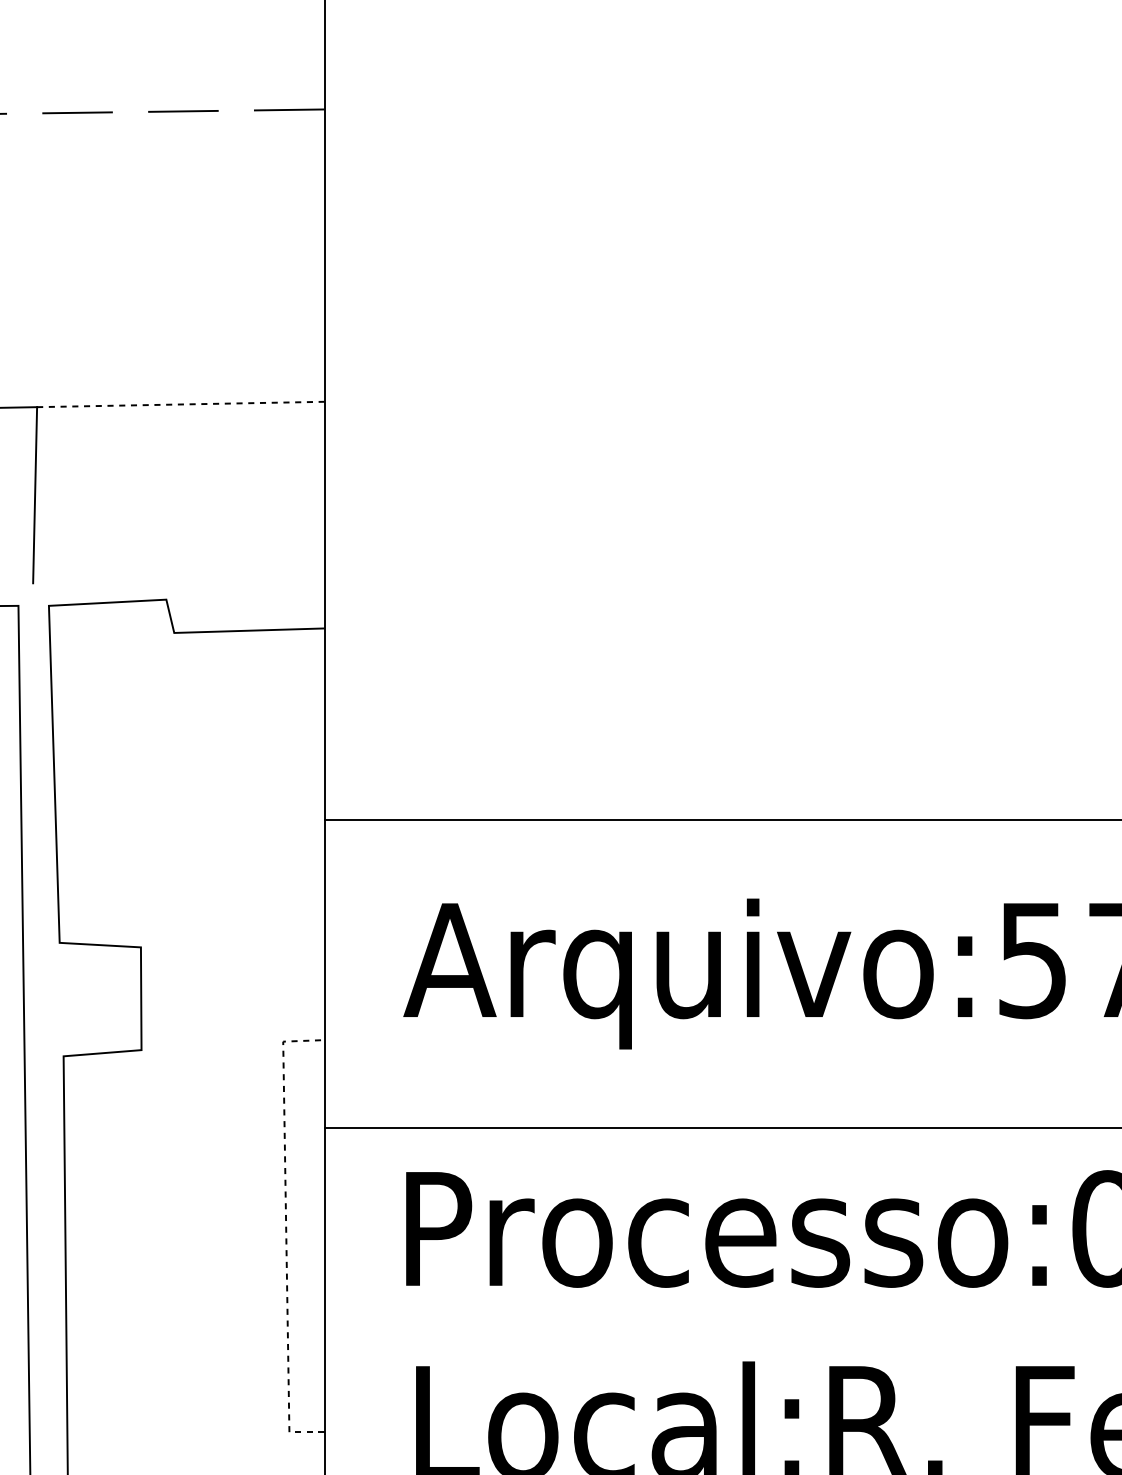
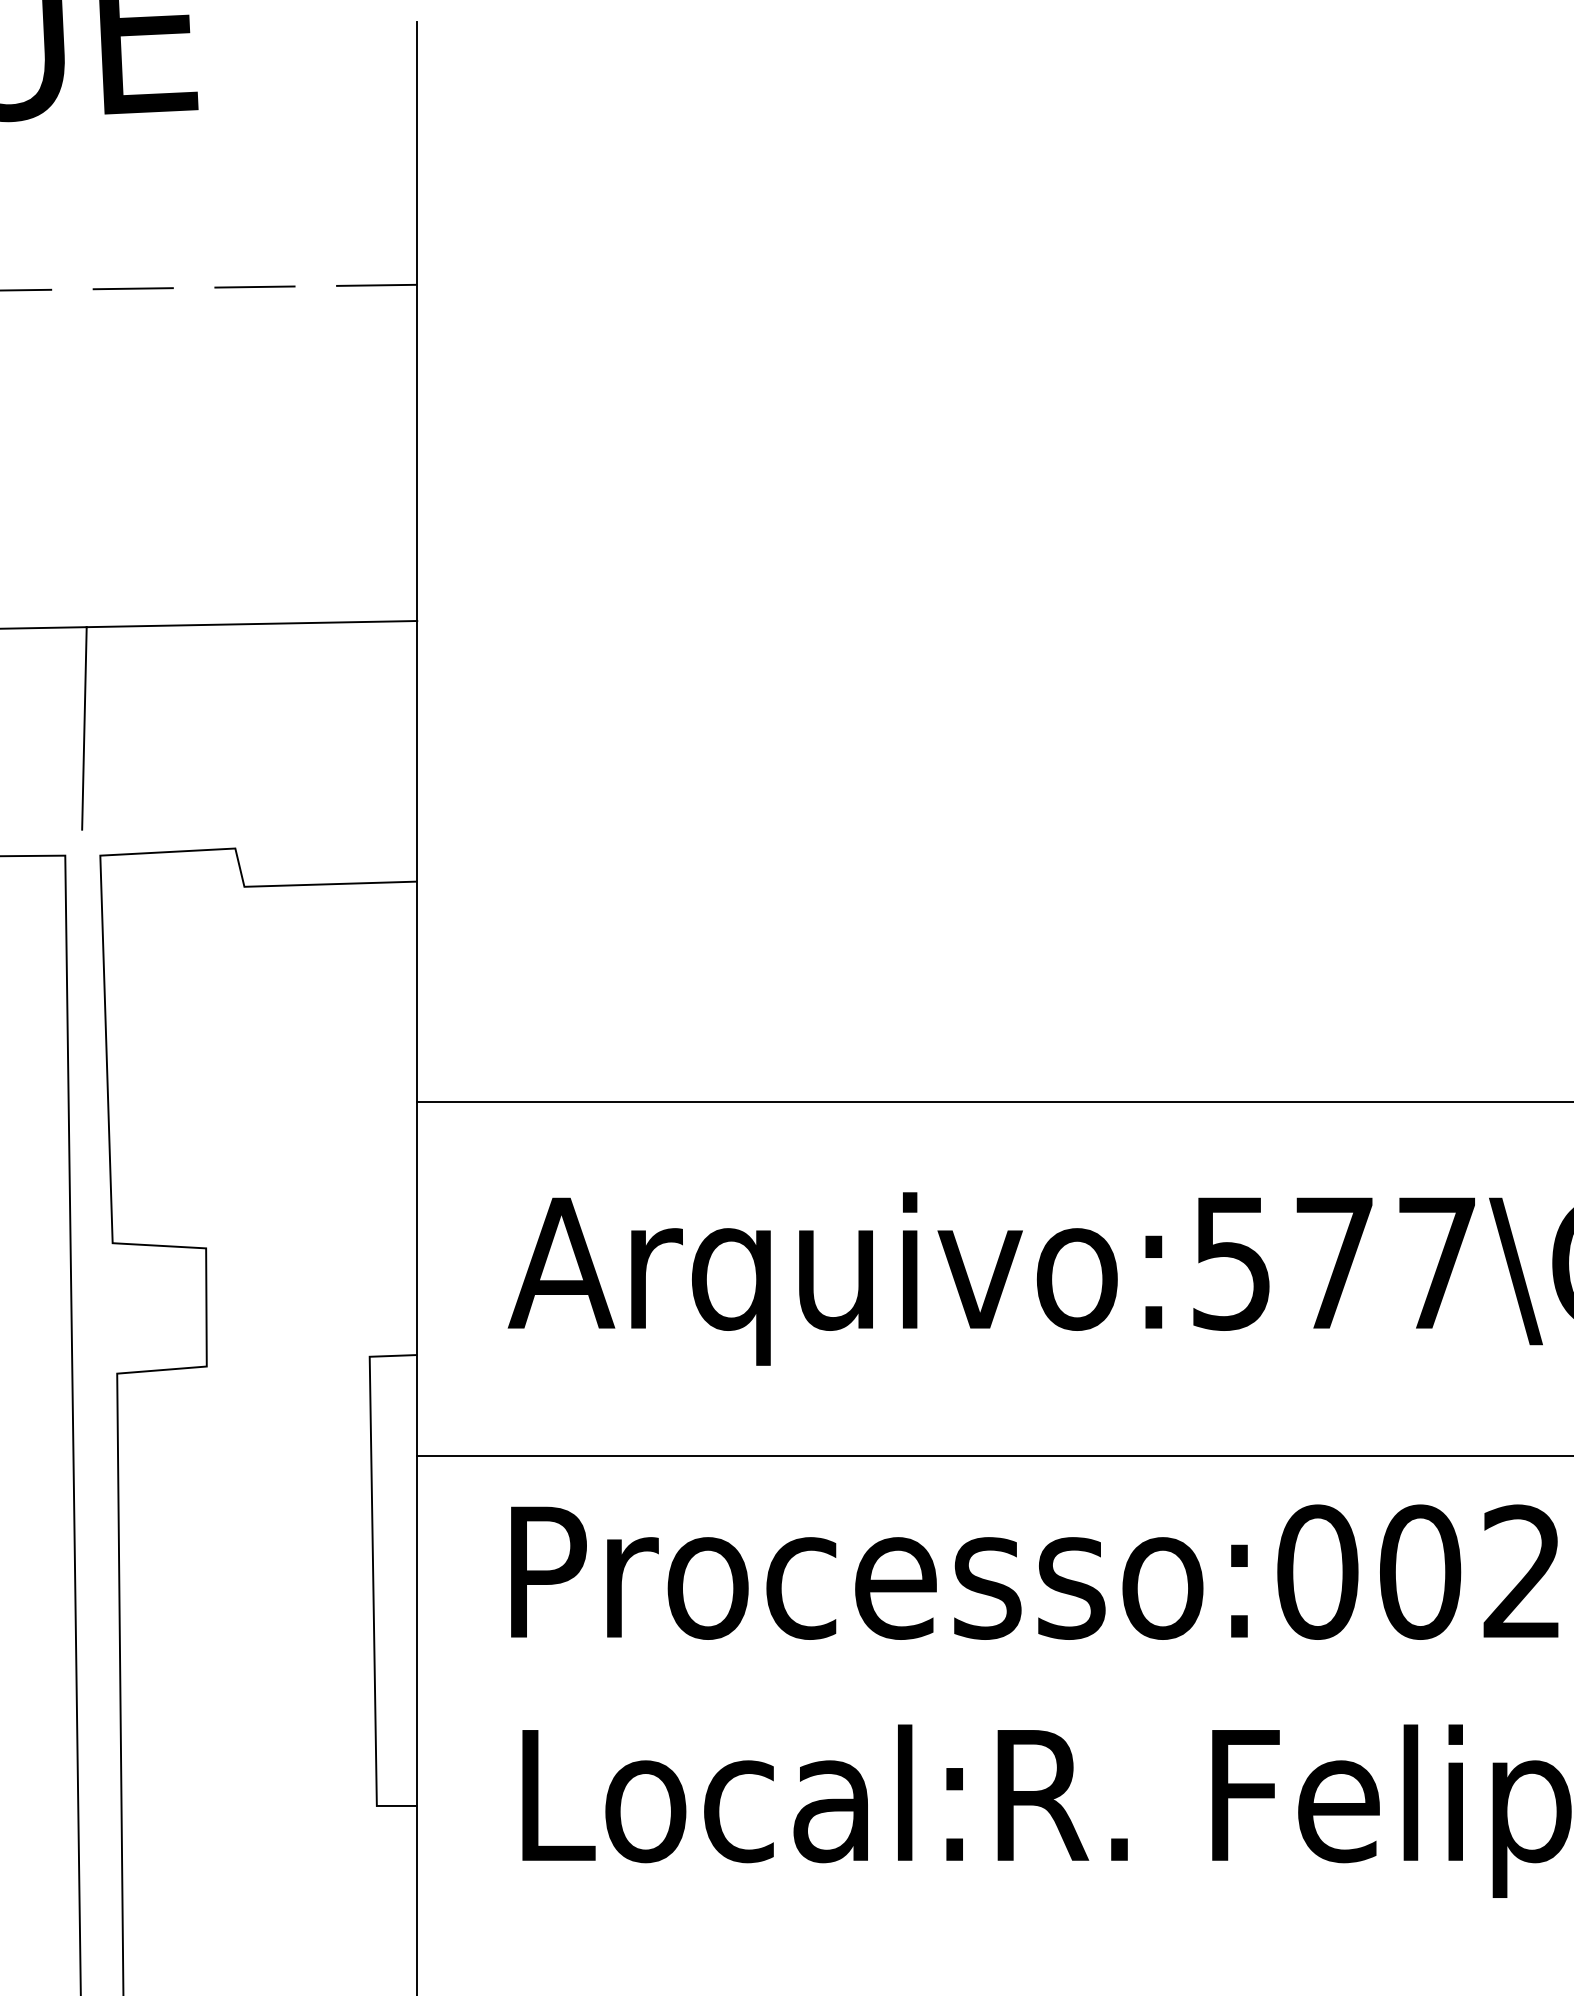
line: (181, 404) -> (252, 624), dashed -> solid
line: (286, 1233) -> (373, 1577), dashed -> solid

